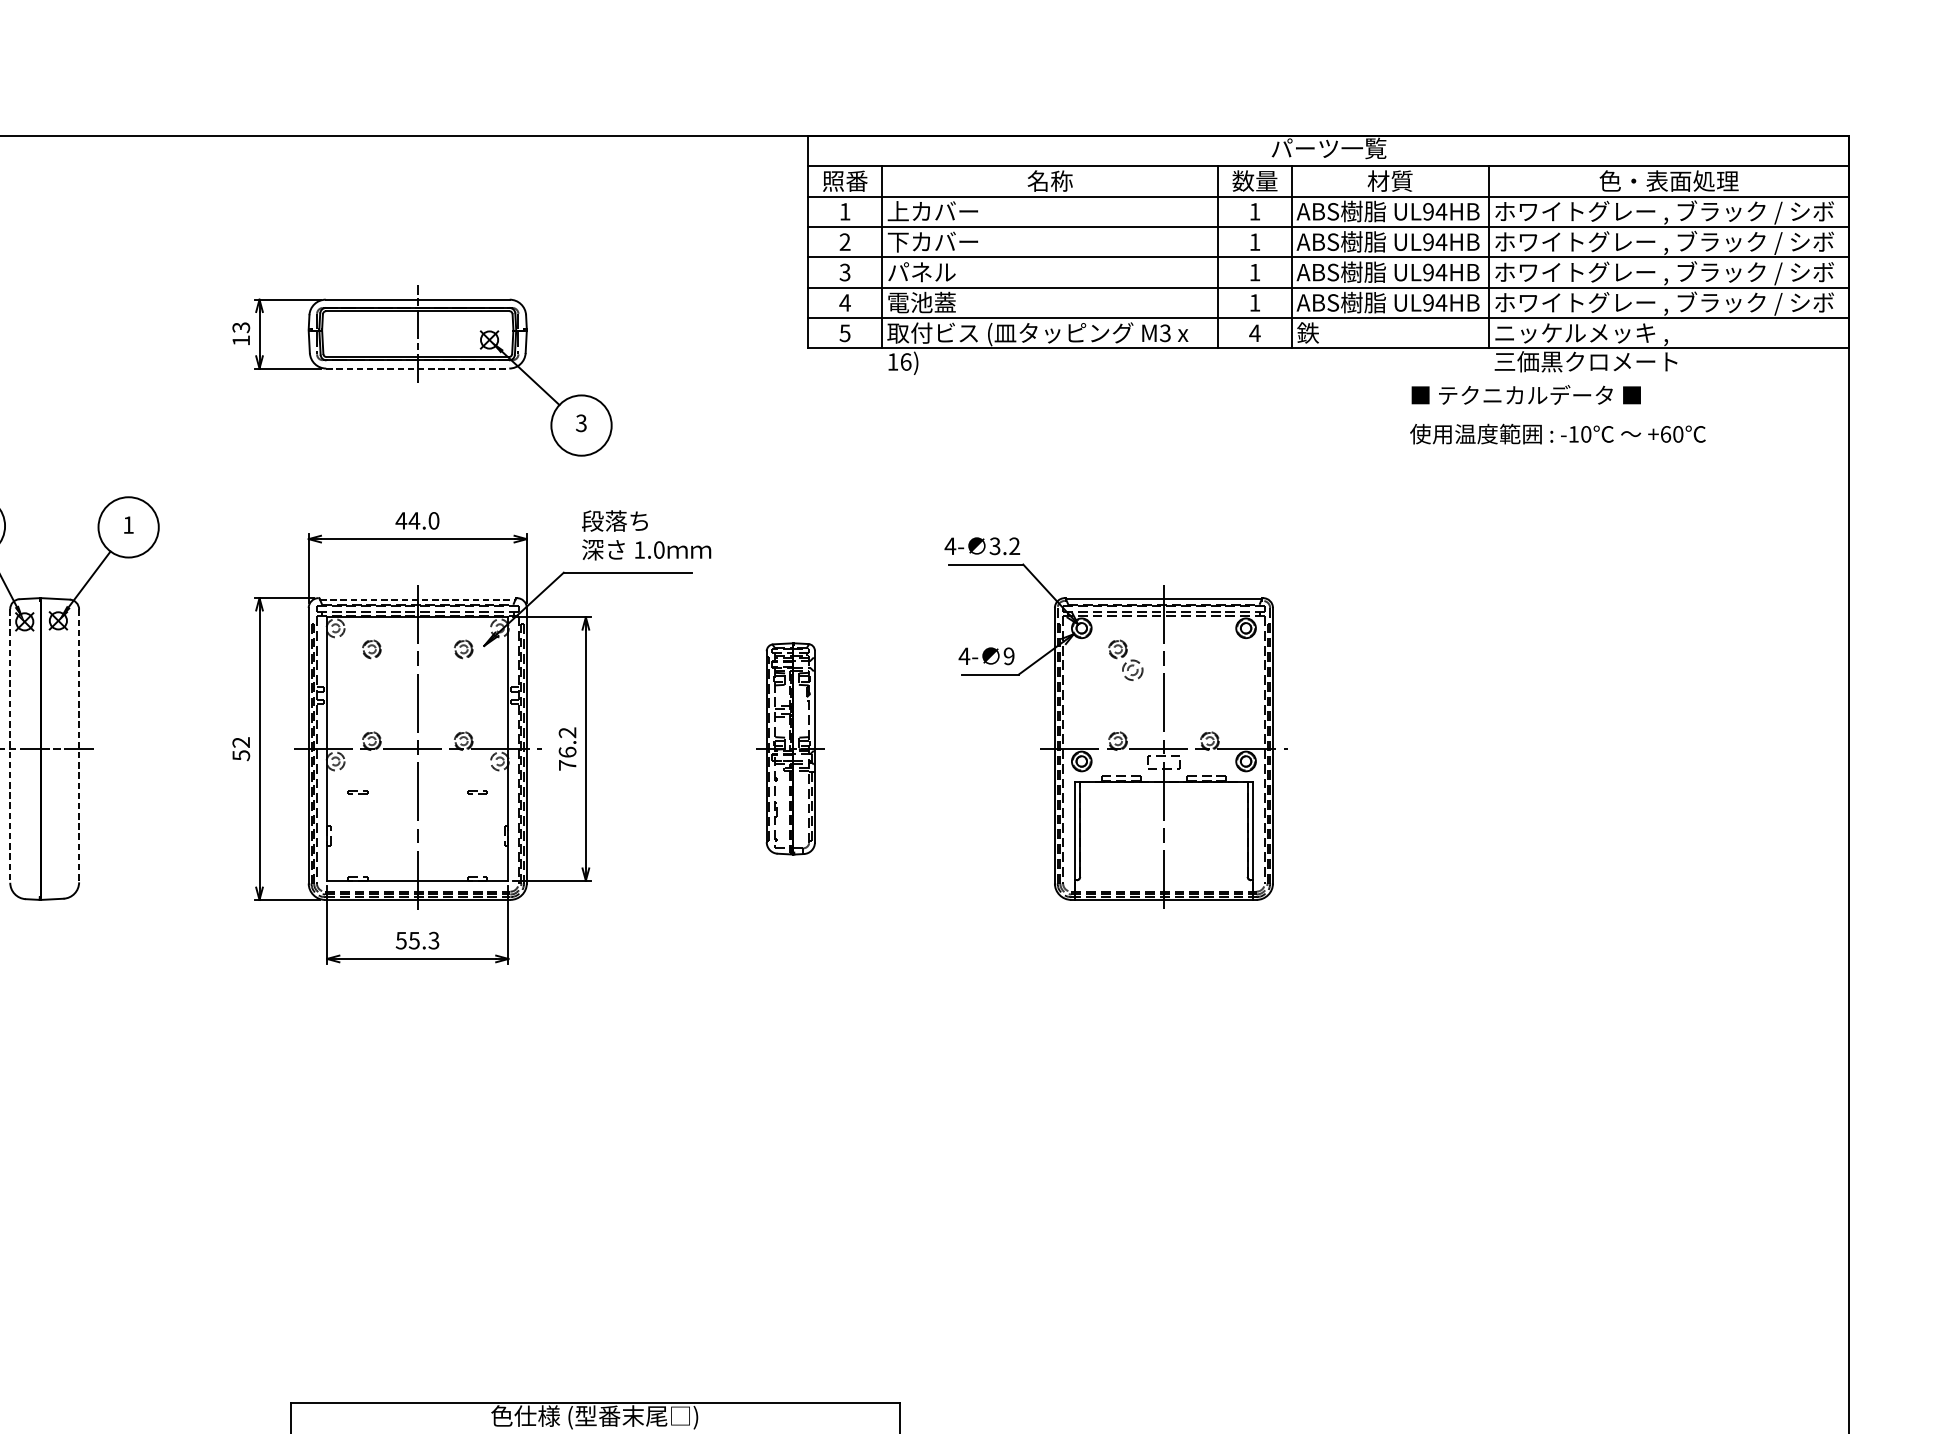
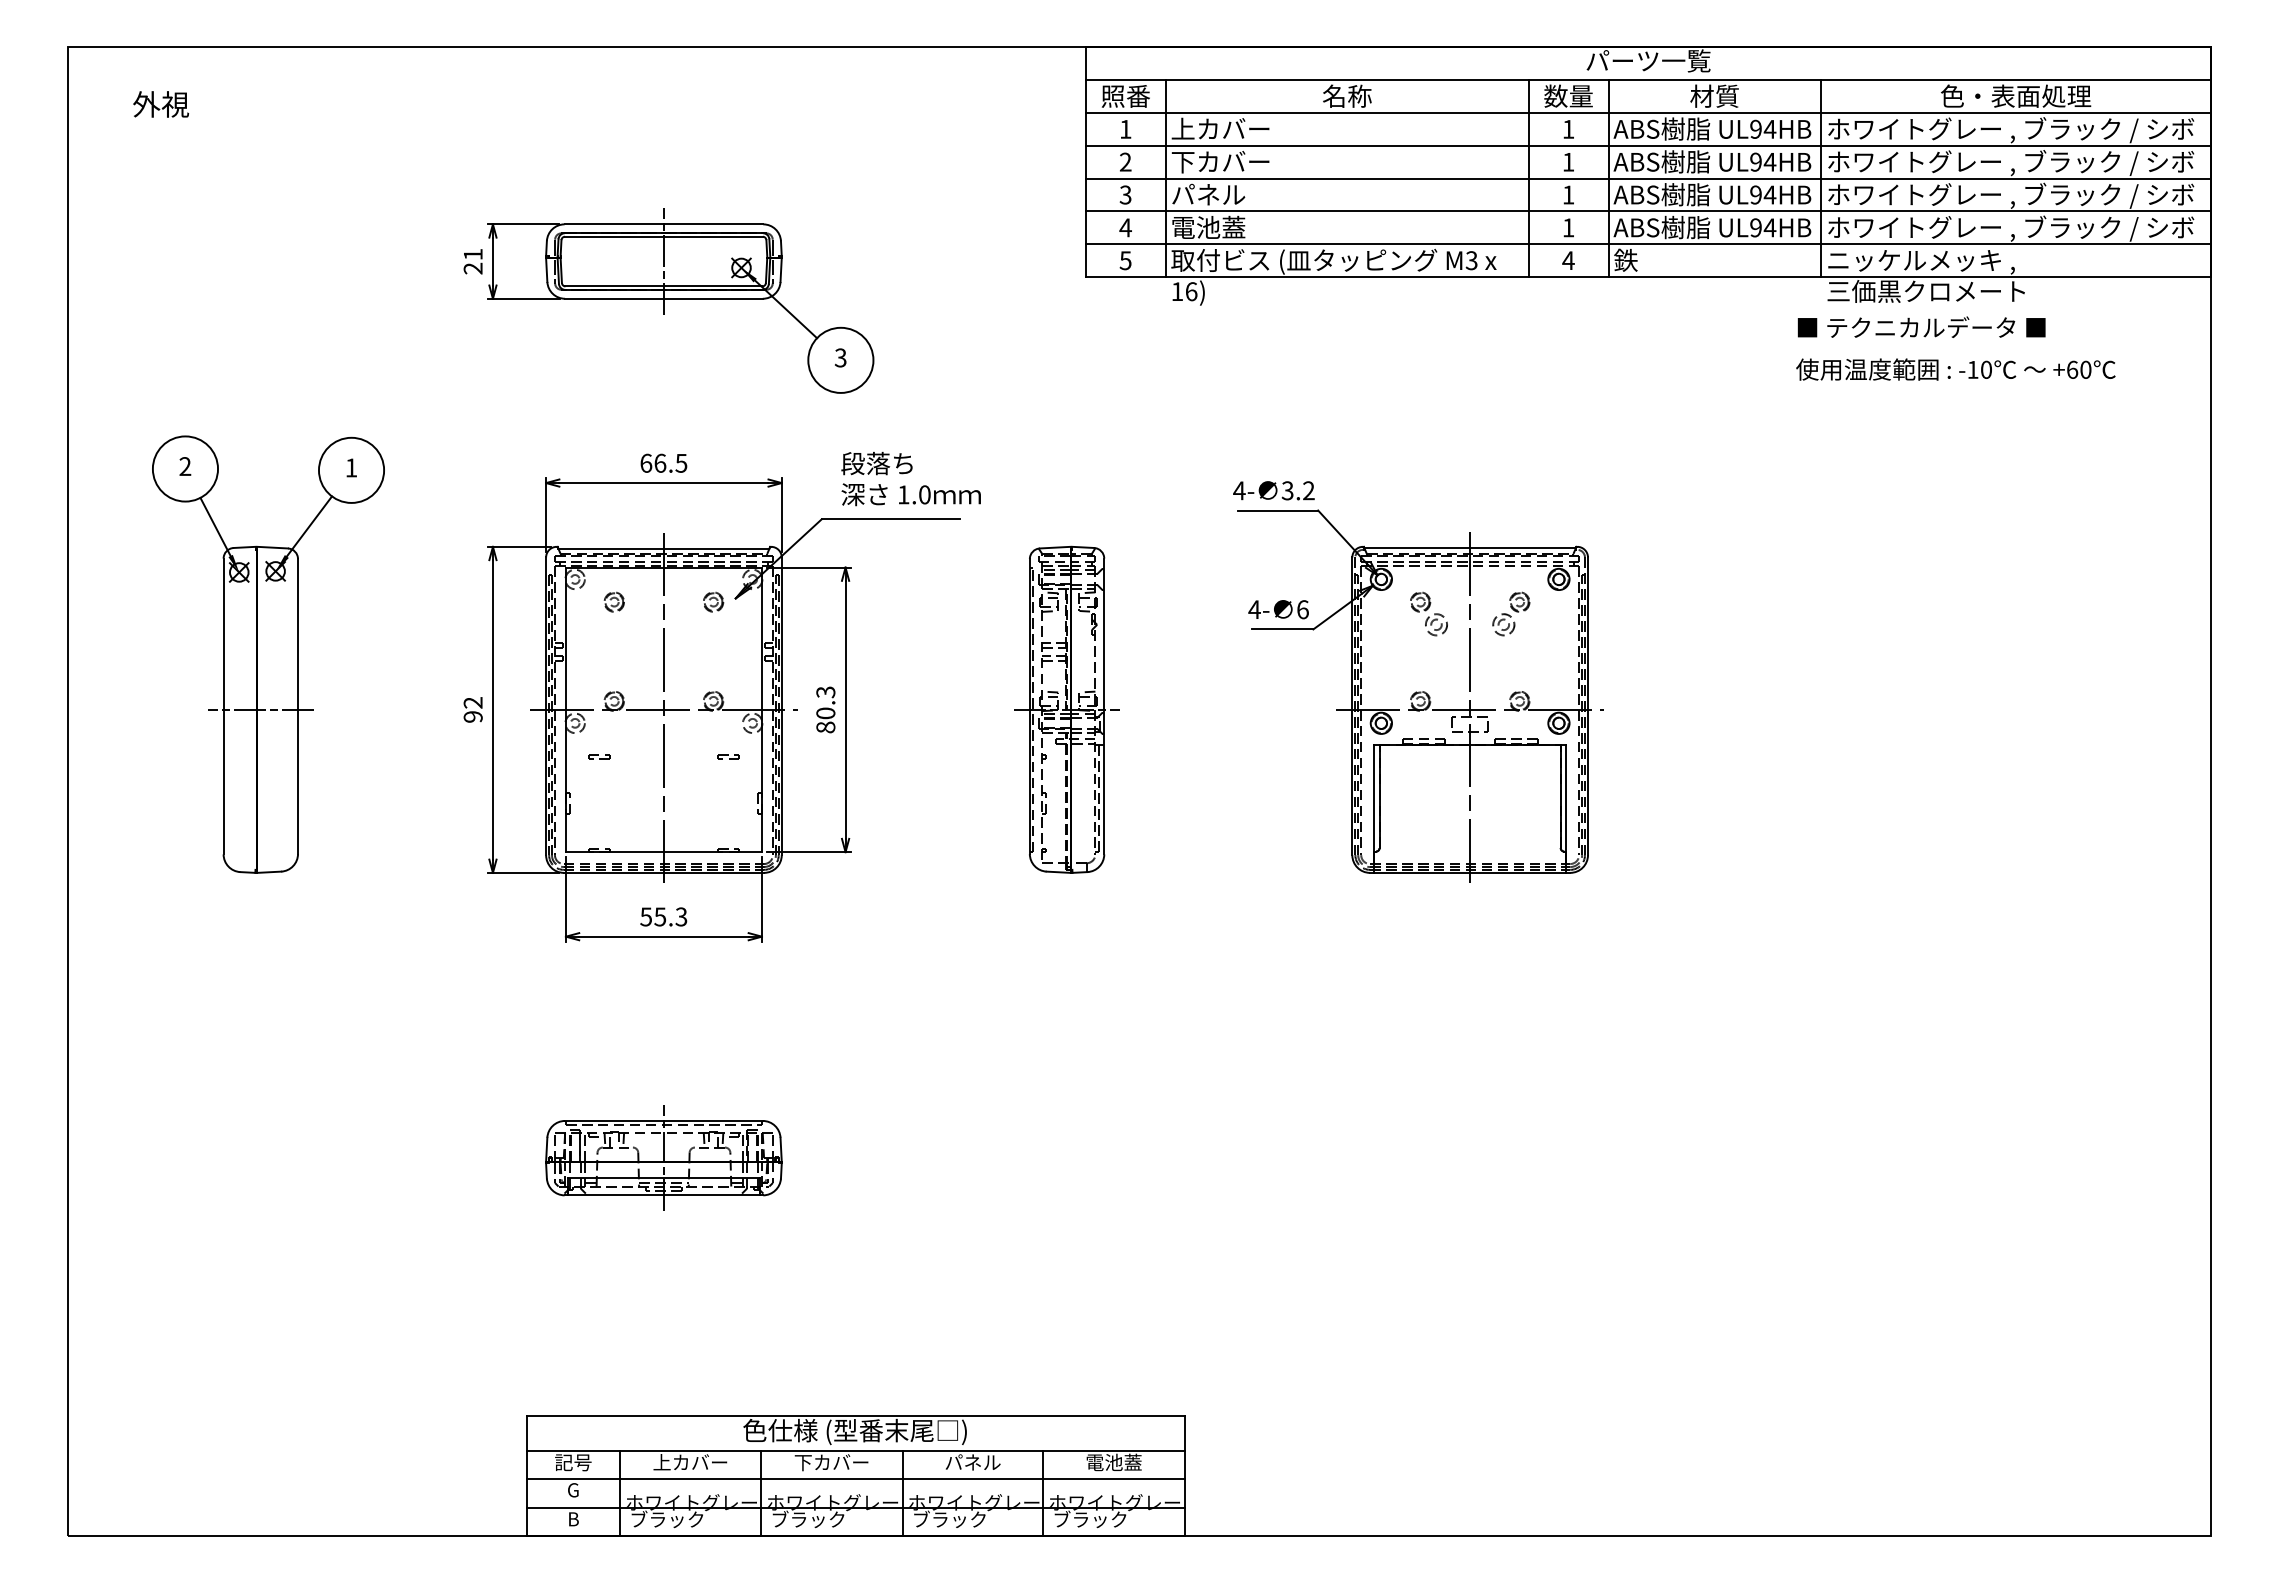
text: (240, 334) -> (472, 261), 13 -> 21
line: (417, 368) -> (663, 298), dashed -> solid
text: (1557, 414) -> (1955, 348), moved
text: (417, 520) -> (663, 462), 44.0 -> 66.5
line: (417, 599) -> (663, 548), dashed -> solid
text: (1008, 656) -> (1302, 609), 9 -> 6
part: (1202, 659) -> (1511, 613), added
line: (10, 745) -> (223, 706), dashed -> solid
line: (79, 746) -> (298, 707), dashed -> solid
text: (567, 748) -> (825, 709), 76.2 -> 80.3
part: (790, 748) -> (1066, 709), size x1.43
text: (240, 755) -> (472, 716), 52 -> 92
part: (417, 1163) -> (663, 1157), added

